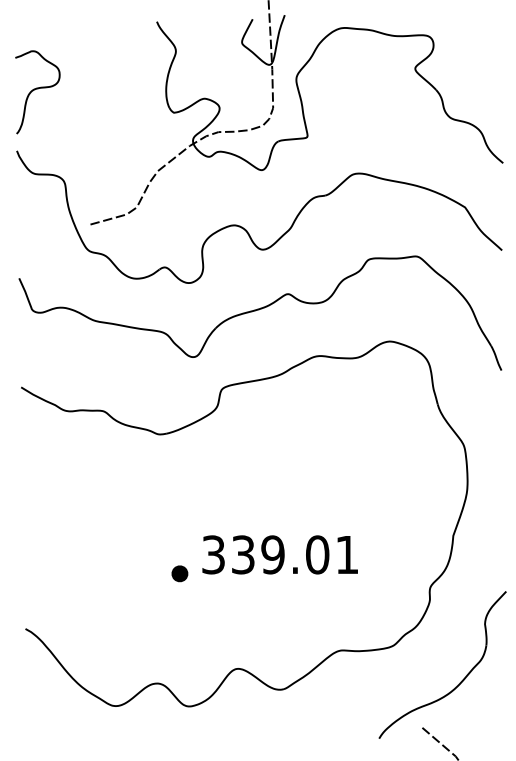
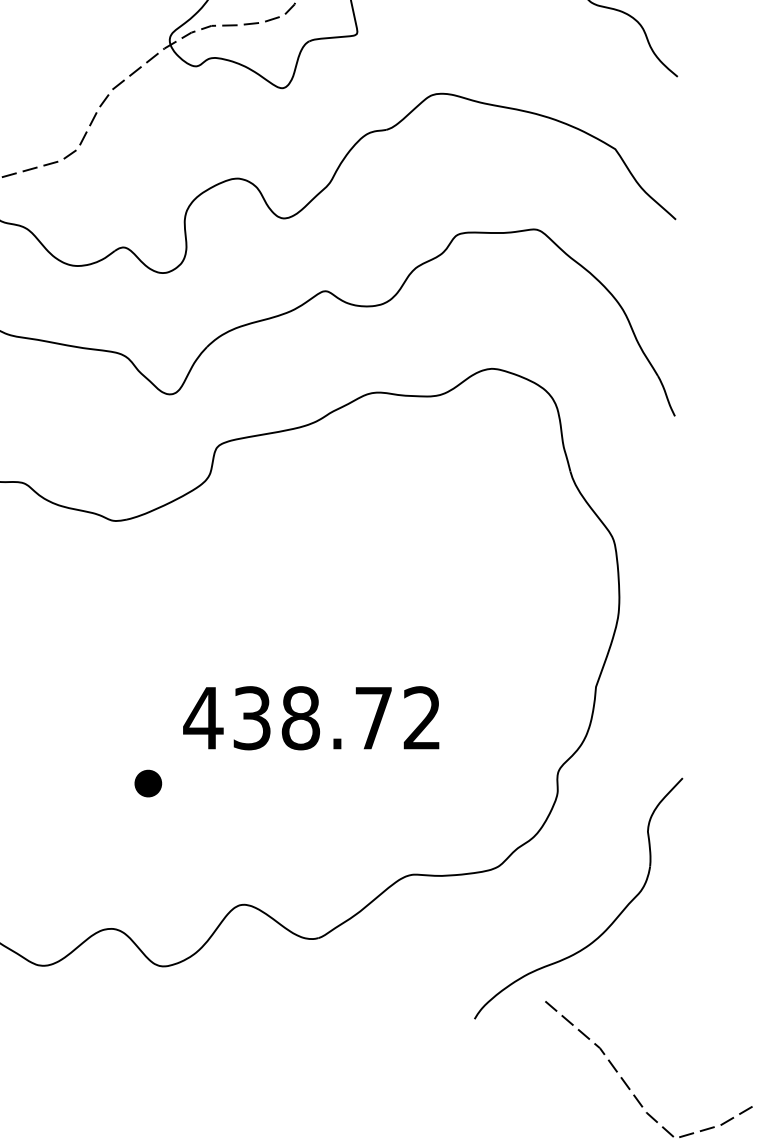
text: (279, 554) -> (311, 717), 339.01 -> 438.72
part: (179, 573) -> (147, 783), moved

